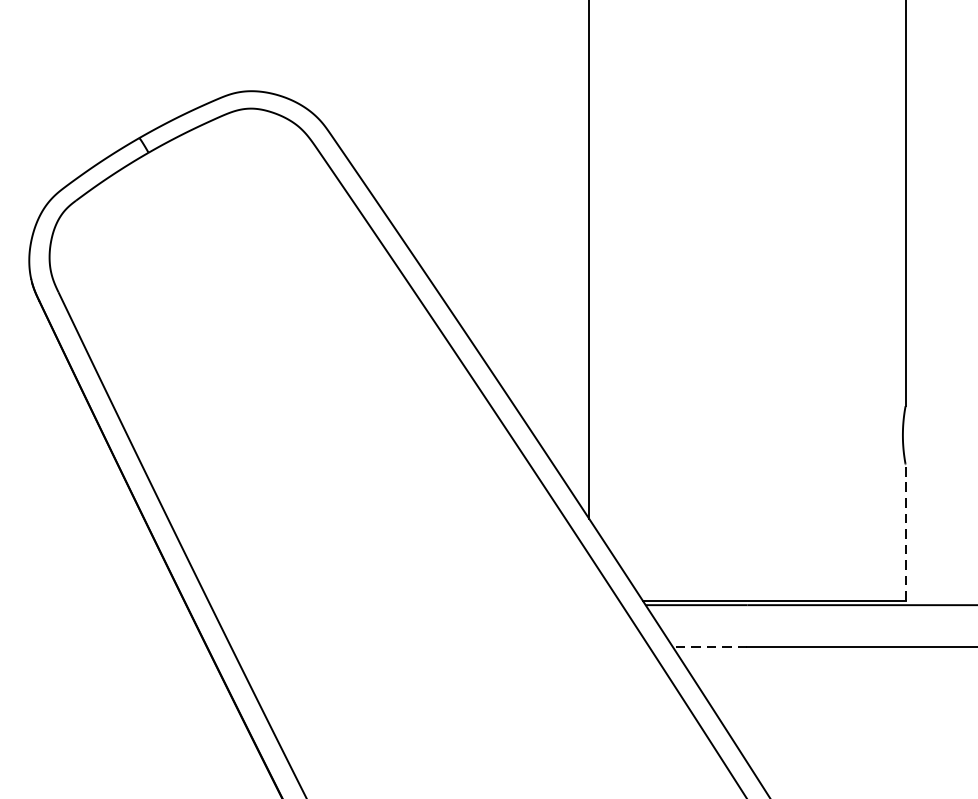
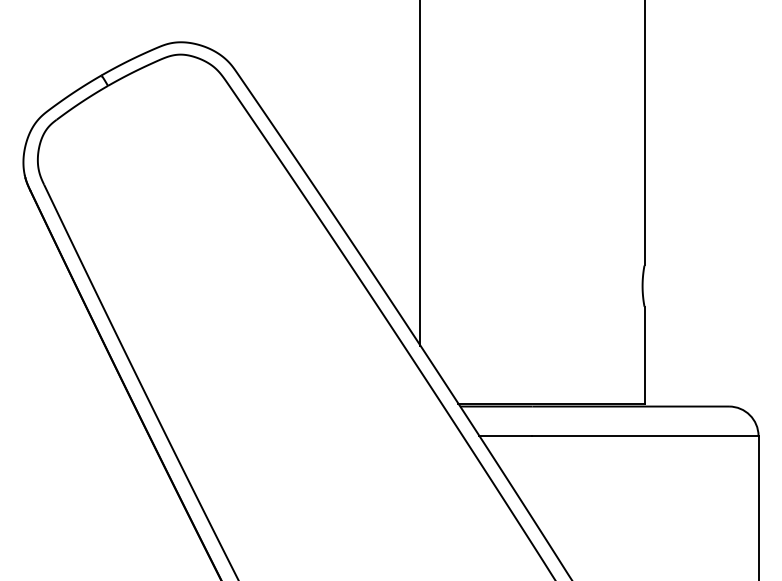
line: (905, 531) -> (644, 354), dashed -> solid
line: (709, 647) -> (505, 436), dashed -> solid

